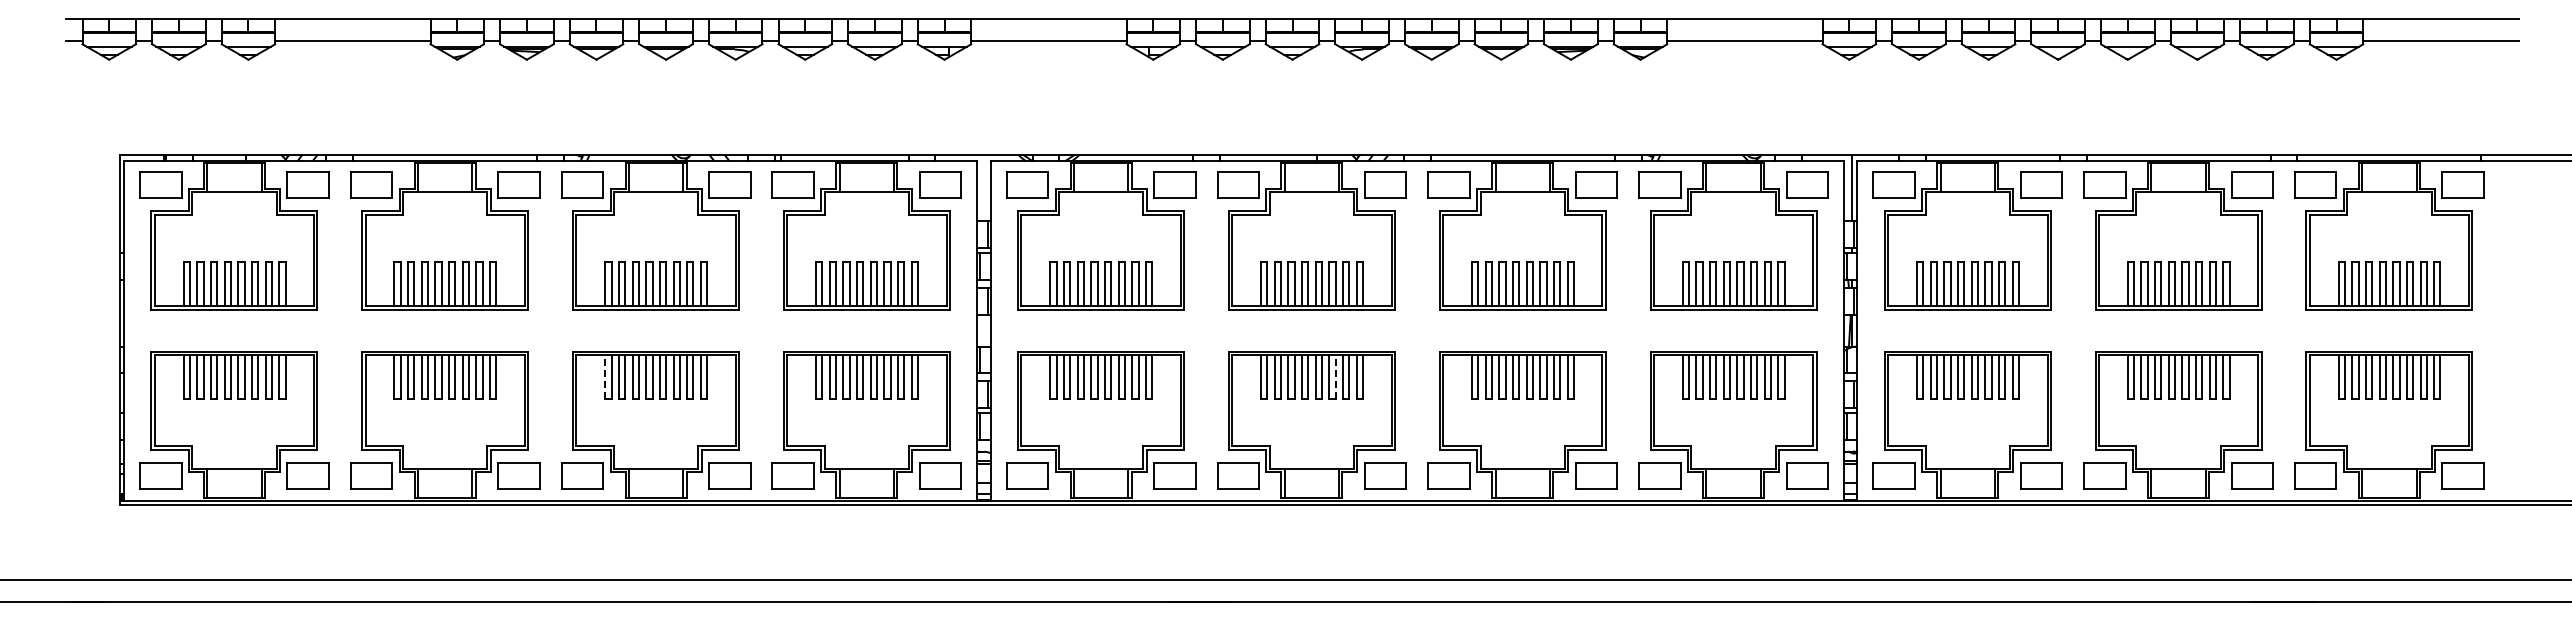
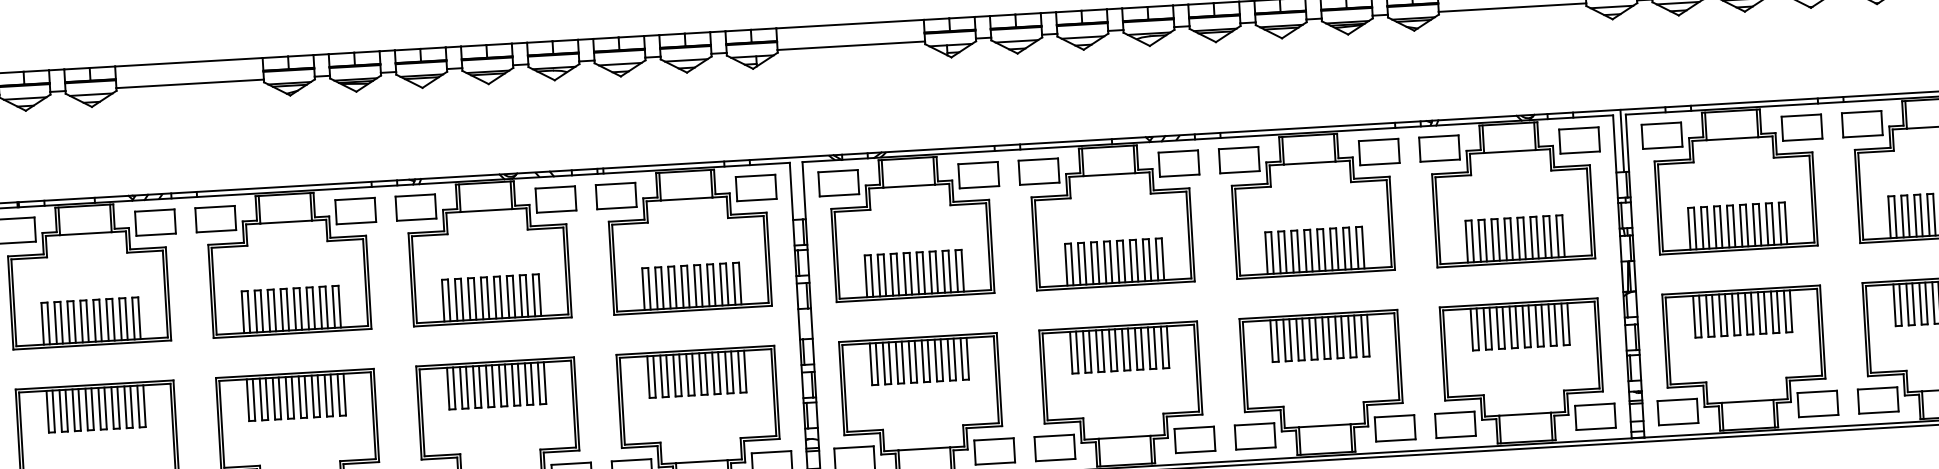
line: (605, 376) -> (448, 388), dashed -> solid
line: (1335, 376) -> (1141, 348), dashed -> solid

